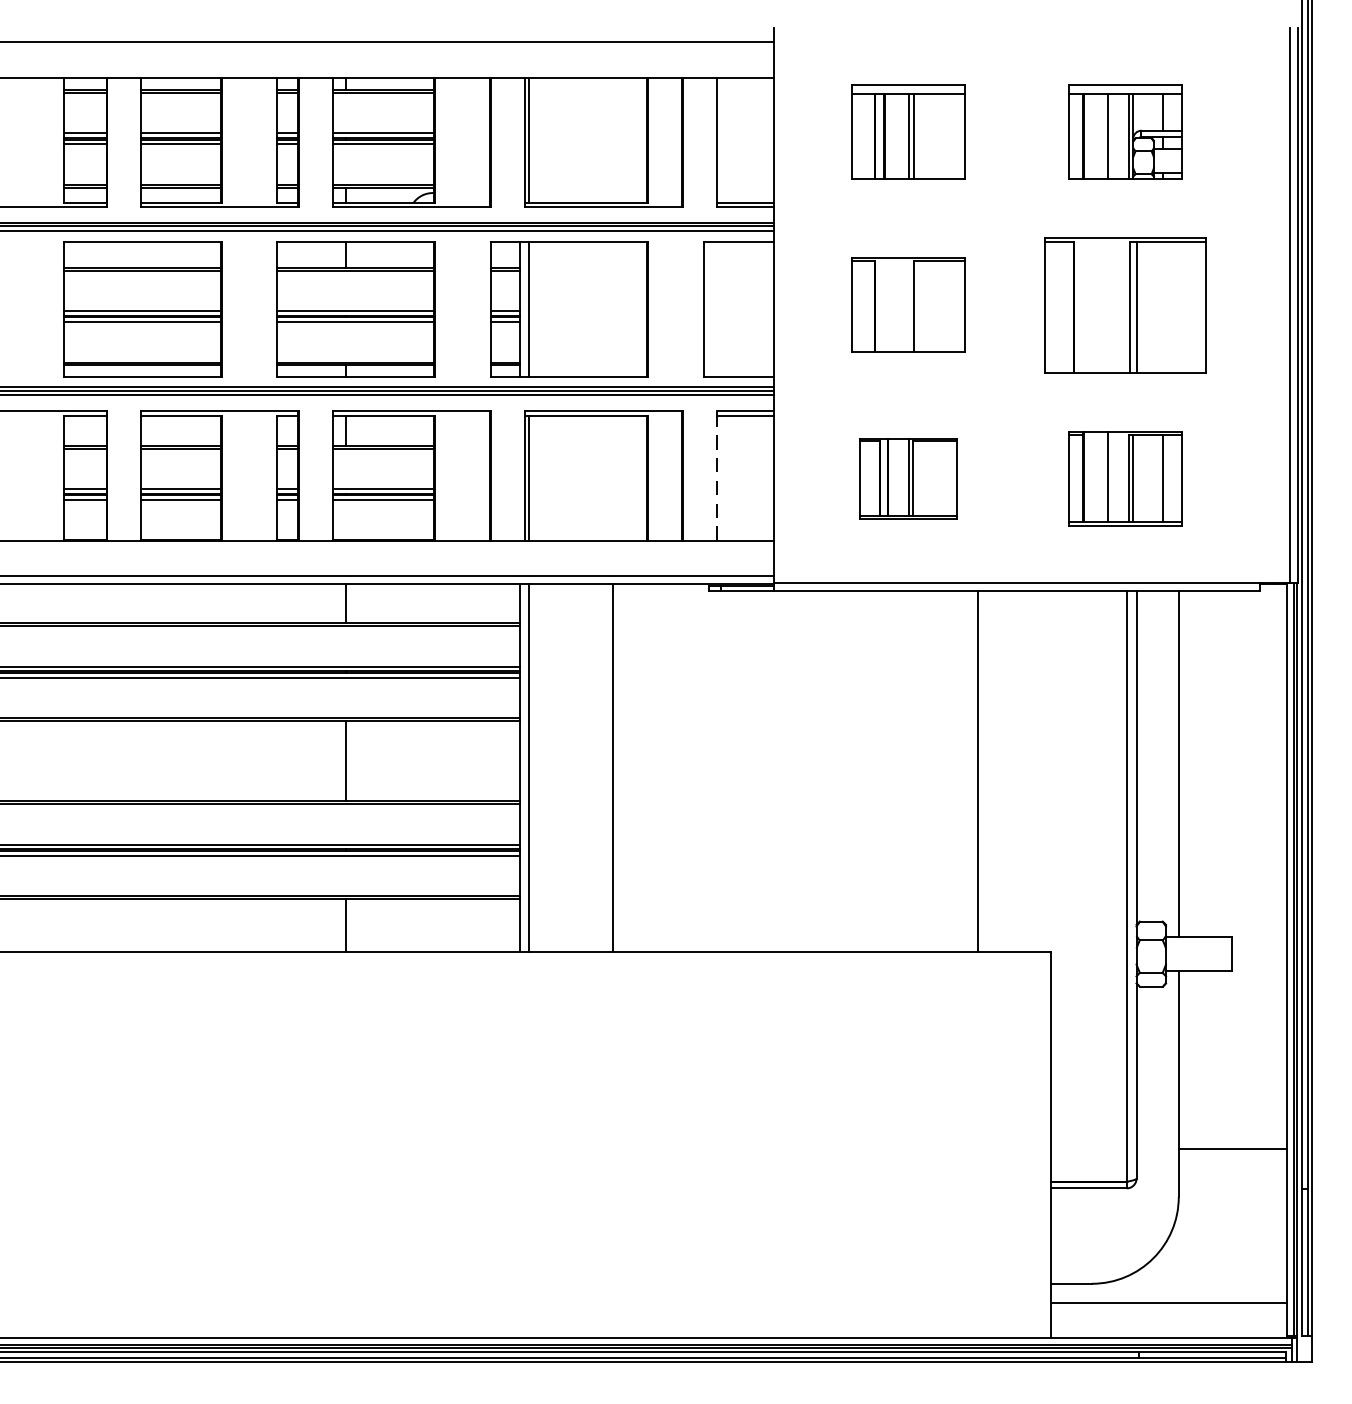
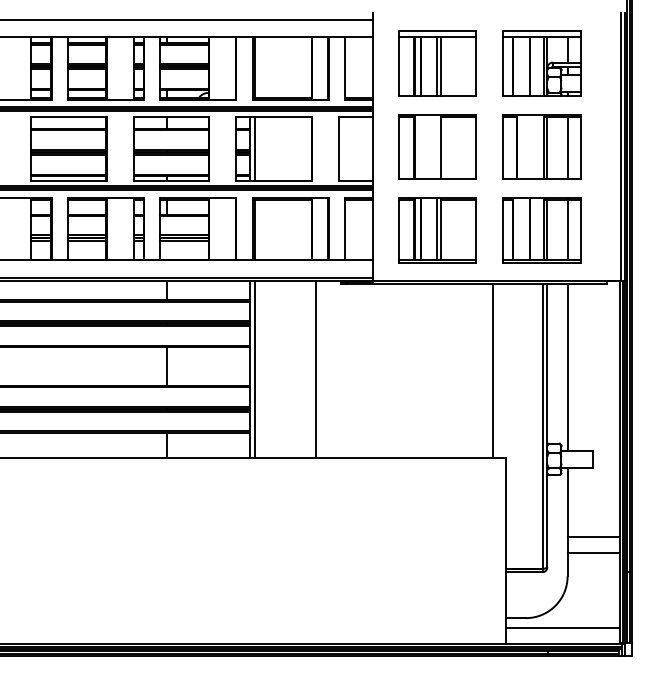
part: (908, 131) -> (437, 63), size x1.43
part: (1124, 131) -> (541, 63), size x1.43
part: (908, 304) -> (437, 146), size x1.43
line: (1178, 306) -> (567, 147), added
line: (717, 474) -> (345, 228), dashed -> solid
part: (908, 478) -> (437, 230), size x1.67
part: (1124, 478) -> (541, 230), size x1.43
line: (611, 767) -> (315, 369), moved
line: (977, 771) -> (492, 371), moved
line: (1232, 1114) -> (593, 536), added

